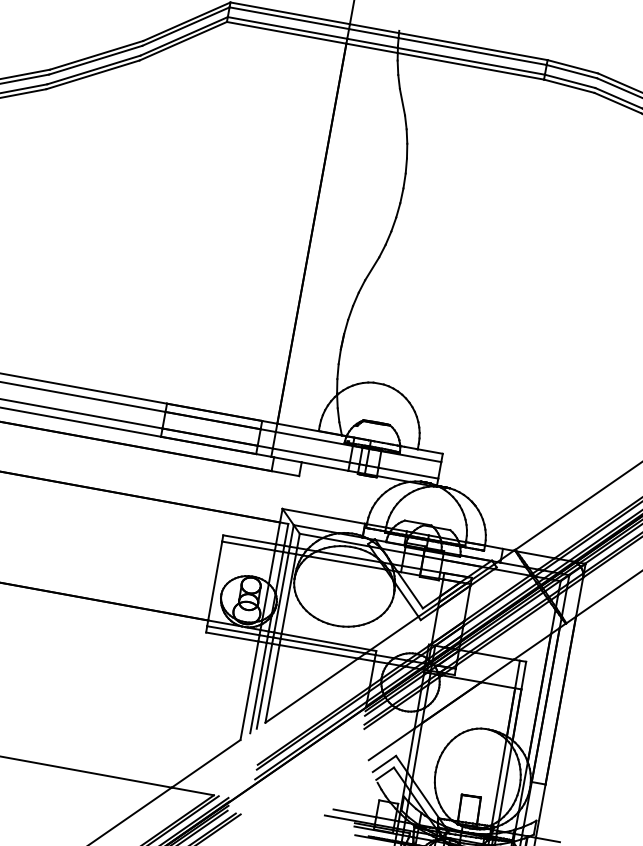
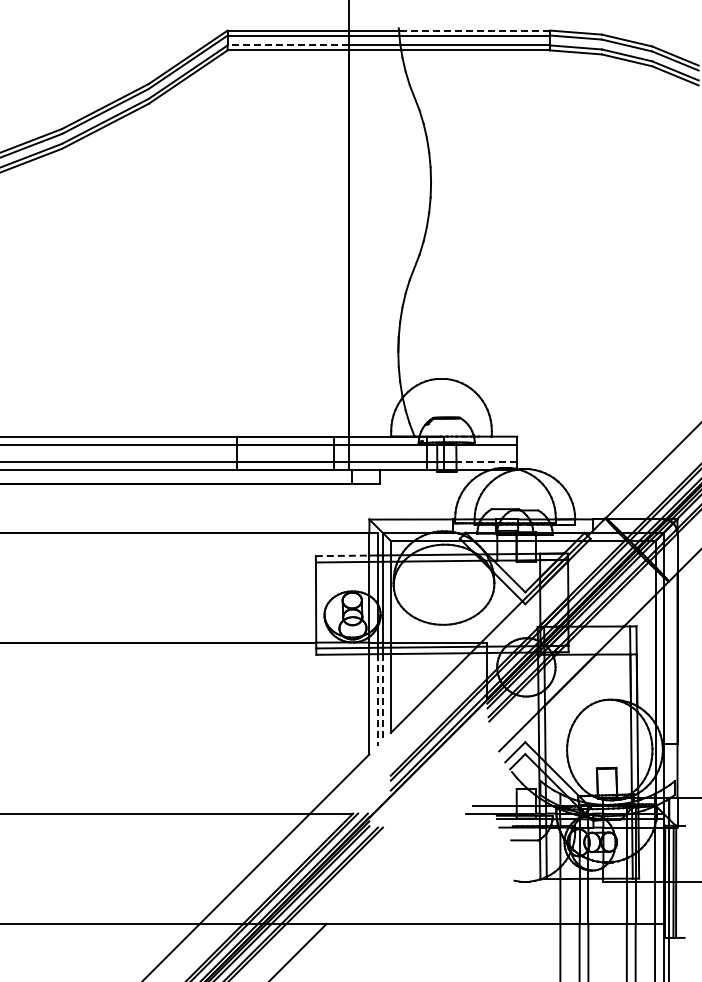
line: (287, 28) -> (288, 45), solid -> dashed
line: (473, 46) -> (474, 30), solid -> dashed
line: (408, 472) -> (486, 461), solid -> dashed
line: (249, 539) -> (342, 555), solid -> dashed
line: (264, 686) -> (383, 697), solid -> dashed
line: (258, 688) -> (377, 700), solid -> dashed

